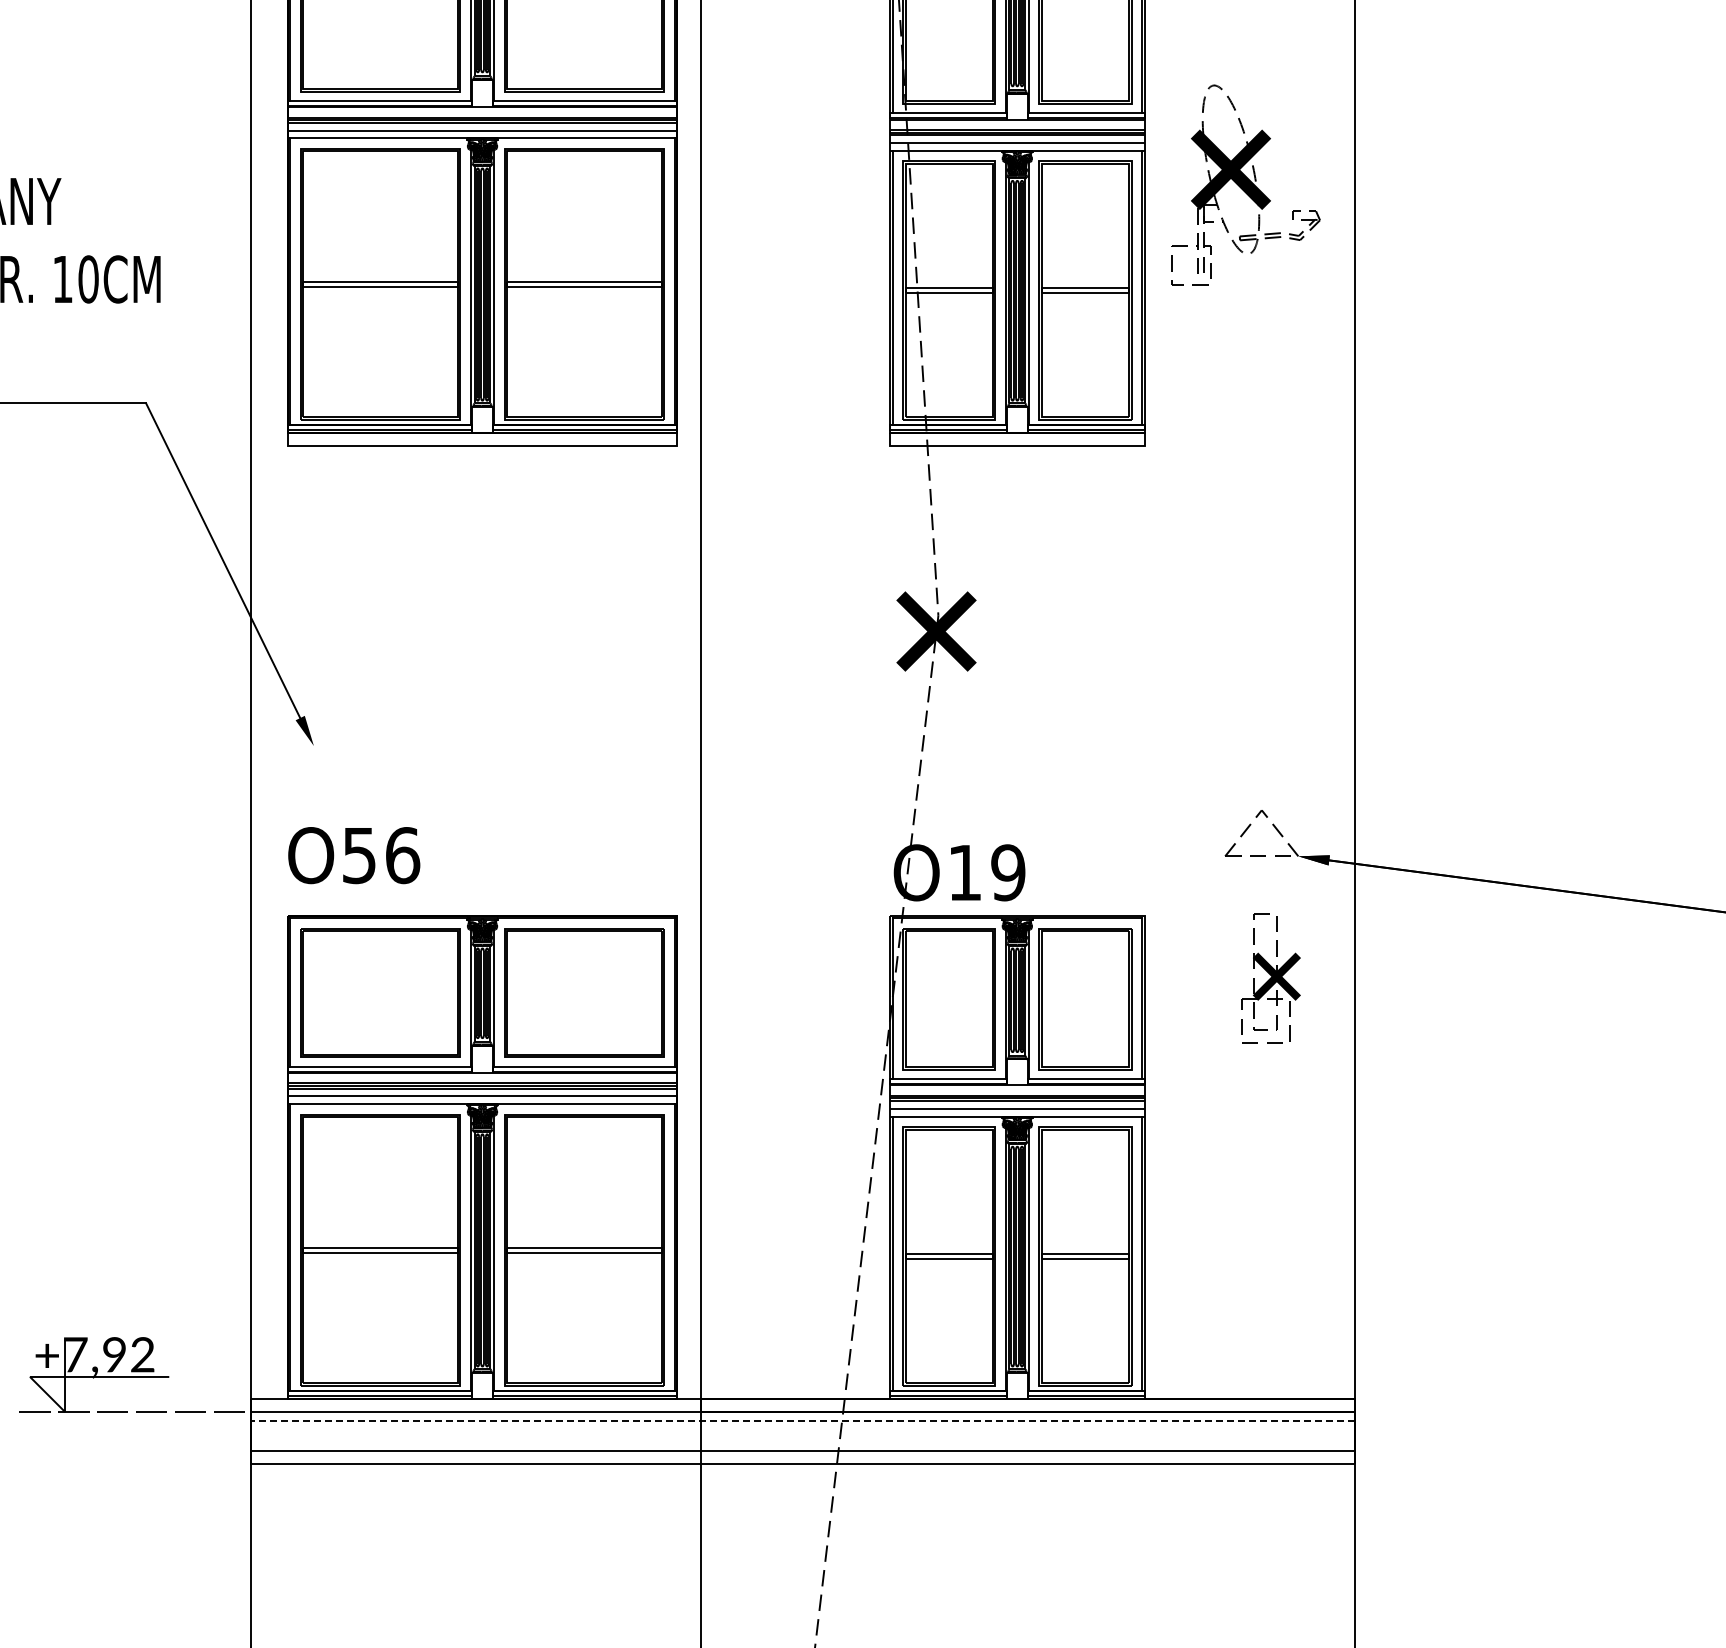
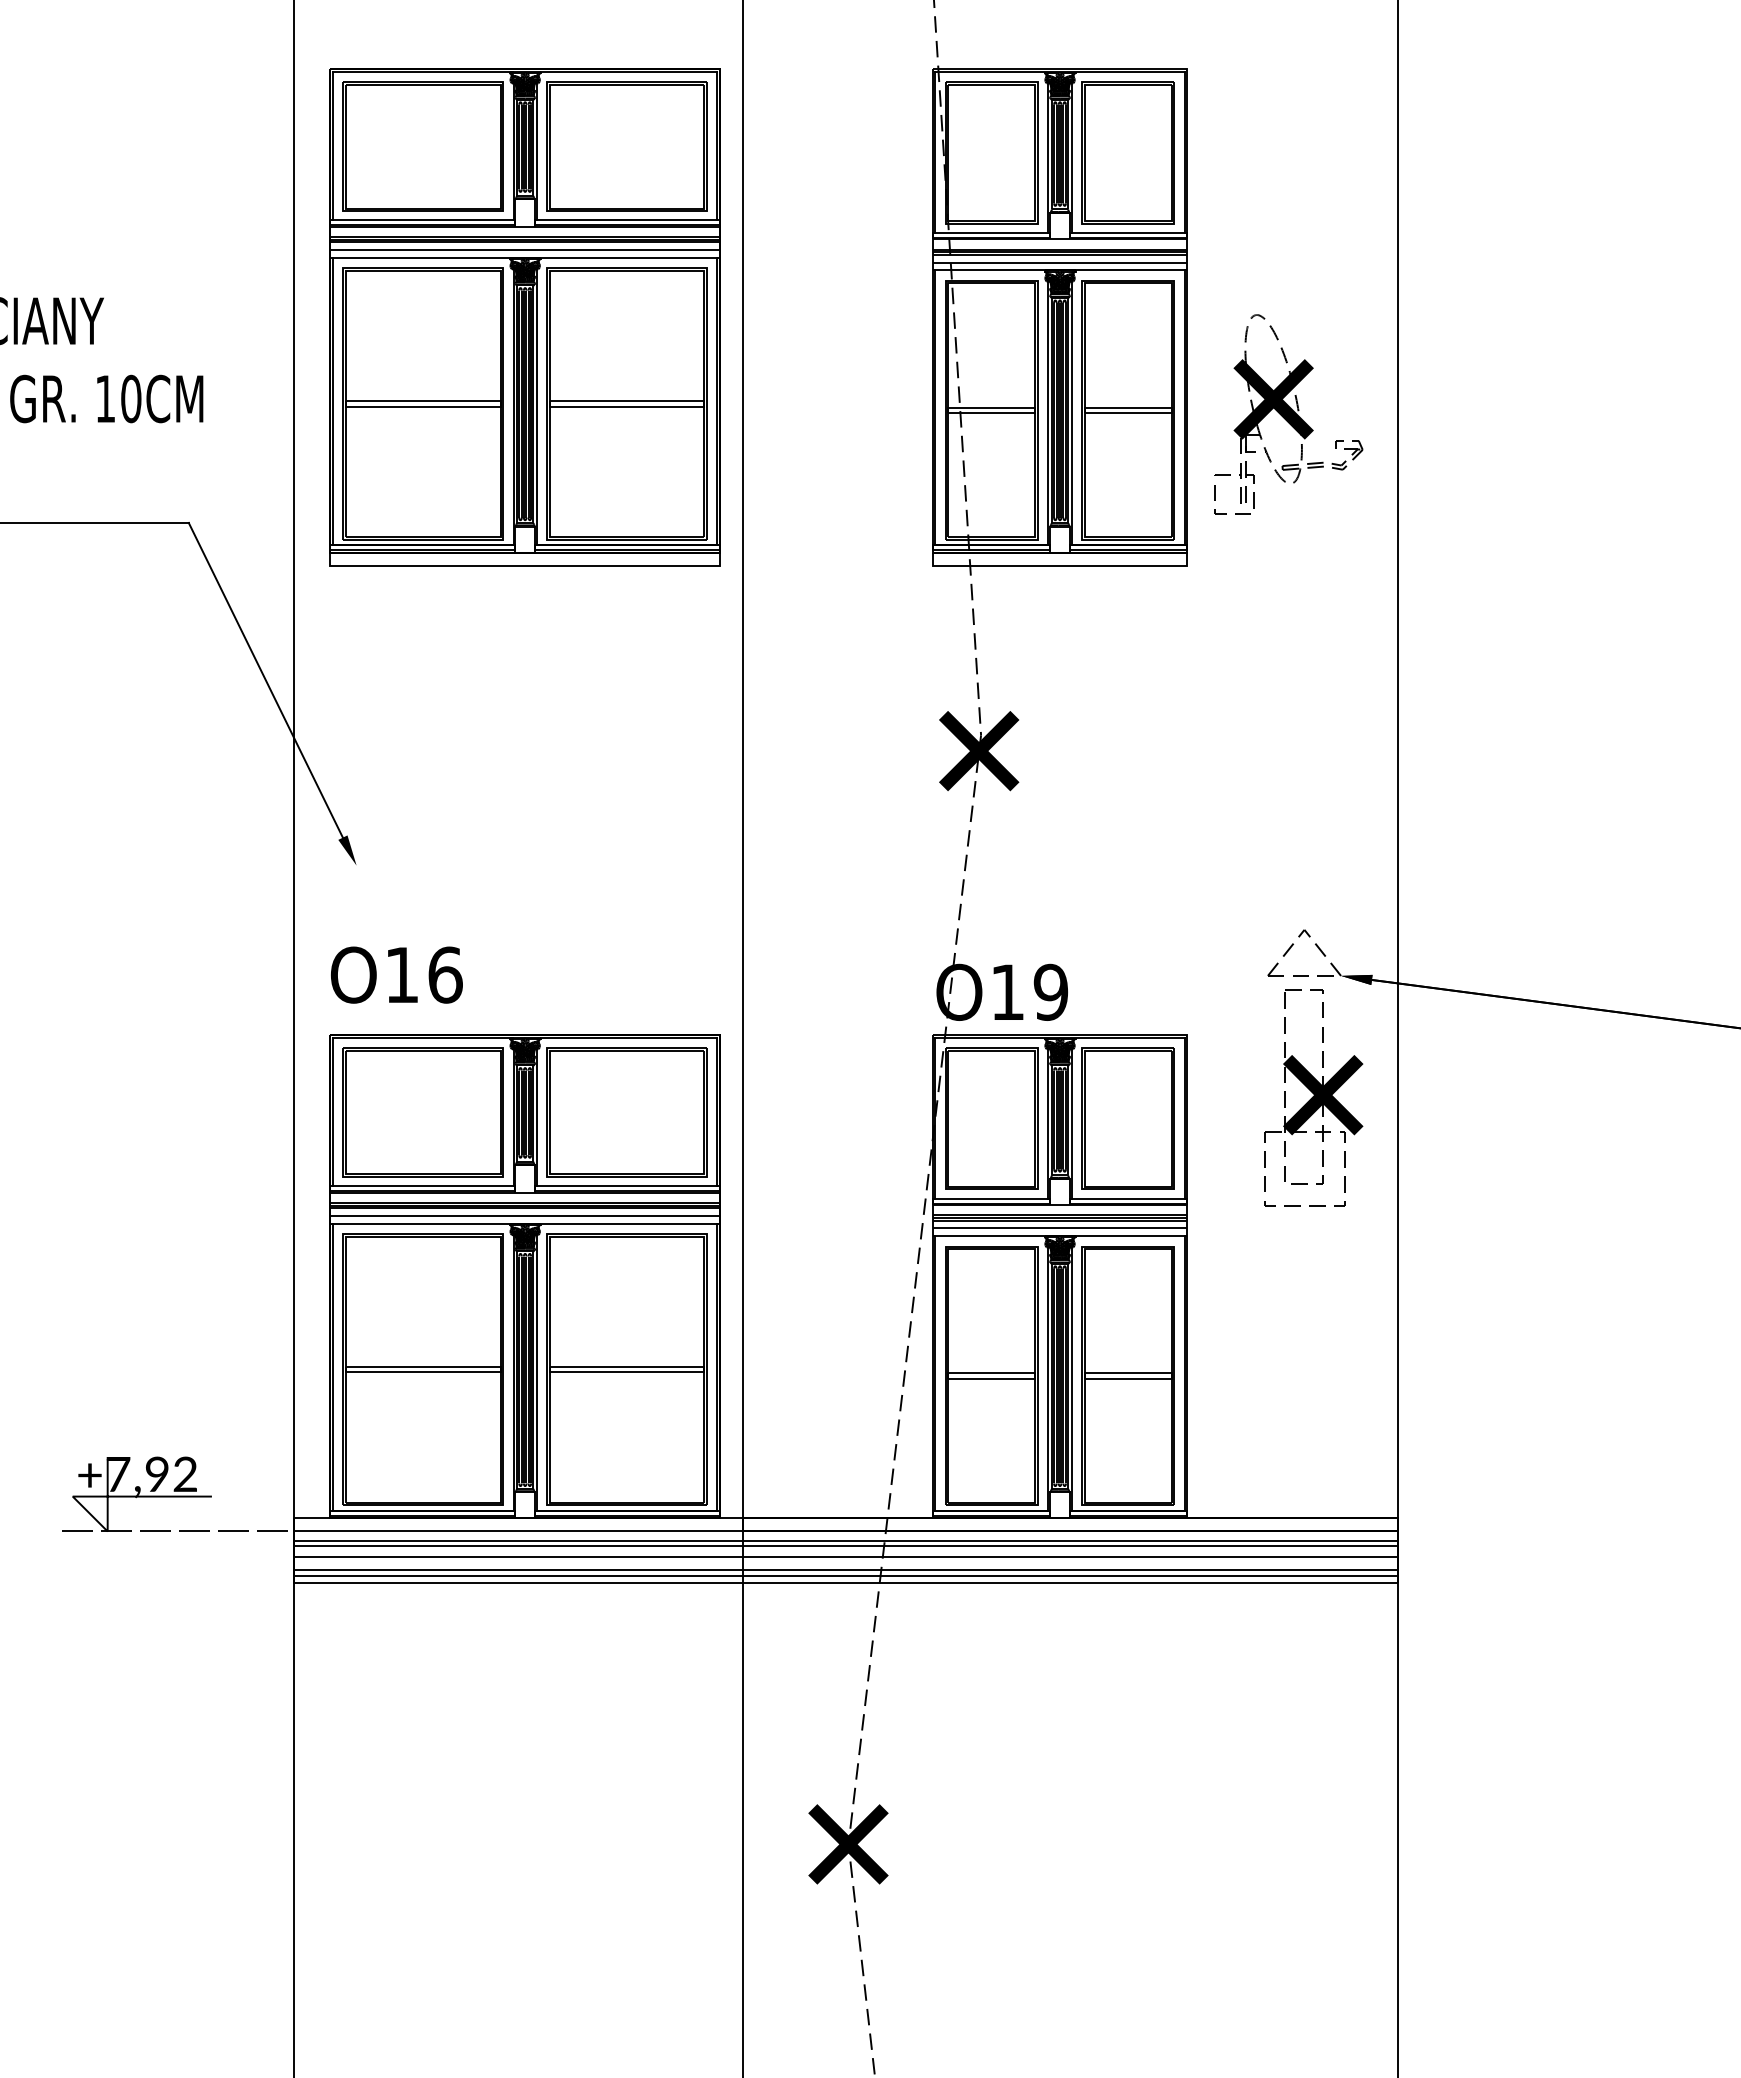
part: (1245, 184) -> (1288, 414), moved
text: (358, 855) -> (401, 975), O56 -> O16
part: (1270, 977) -> (1313, 1097), size x1.67
line: (802, 1420) -> (845, 1540), dashed -> solid
line: (802, 1426) -> (845, 1546), added
line: (802, 1437) -> (845, 1557), added
line: (802, 1456) -> (845, 1576), added

